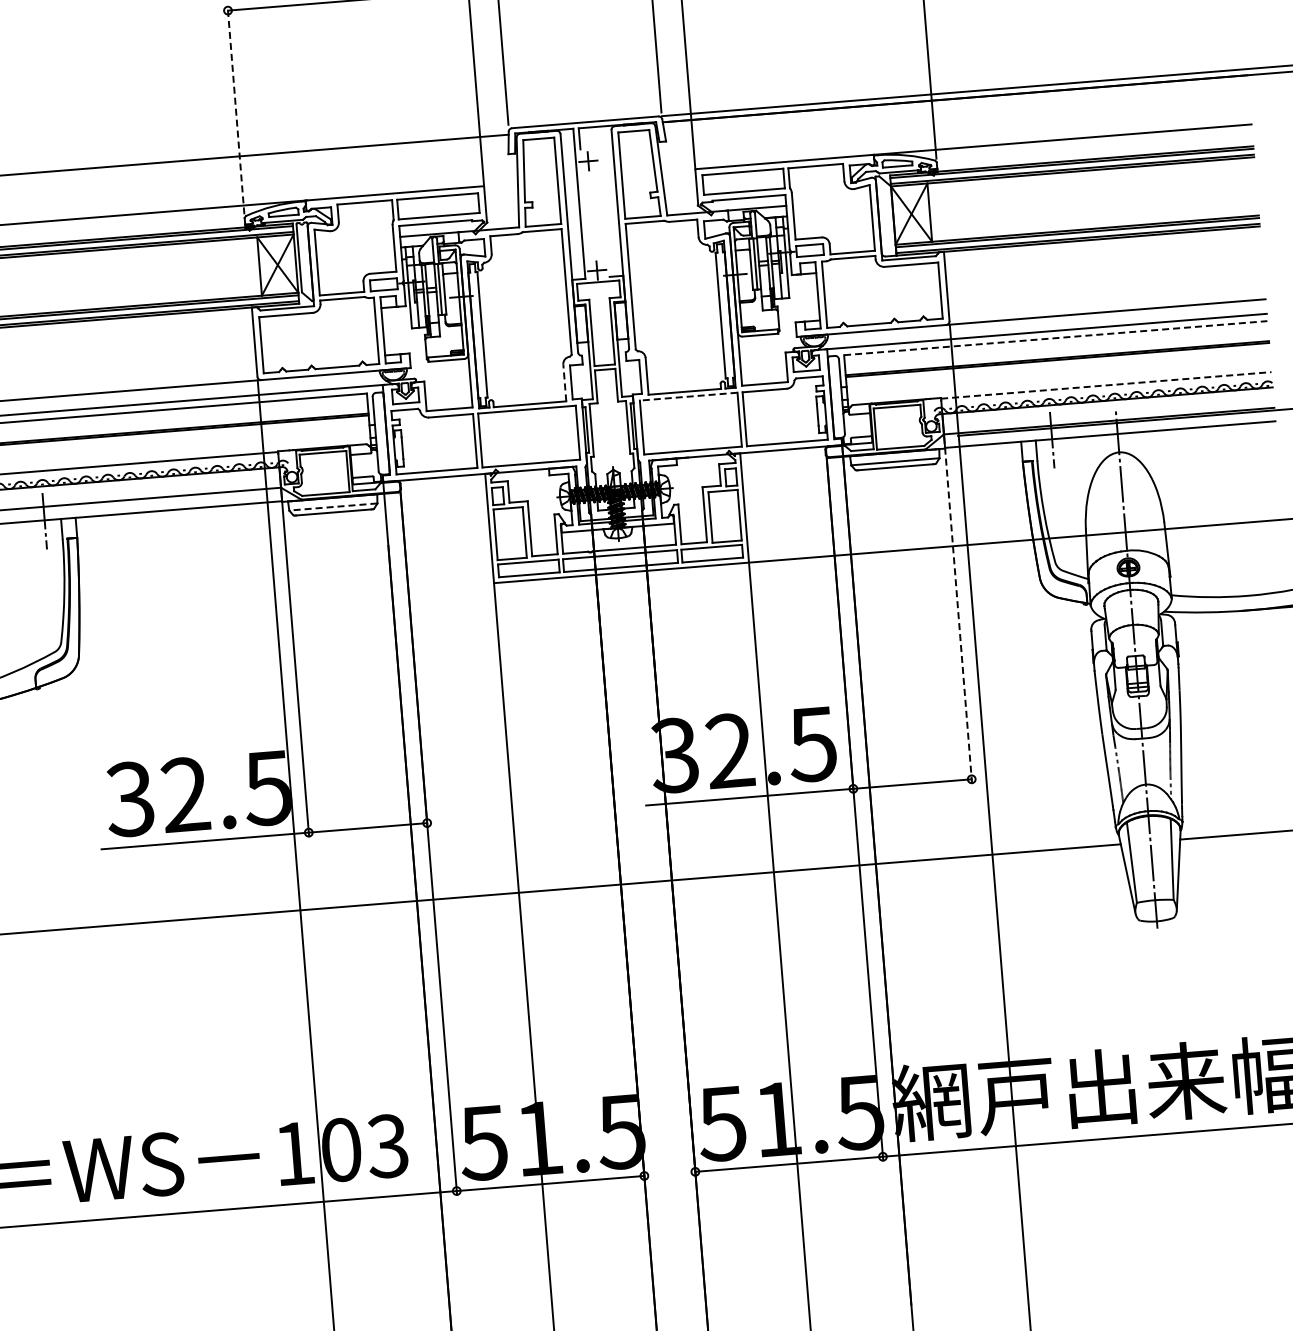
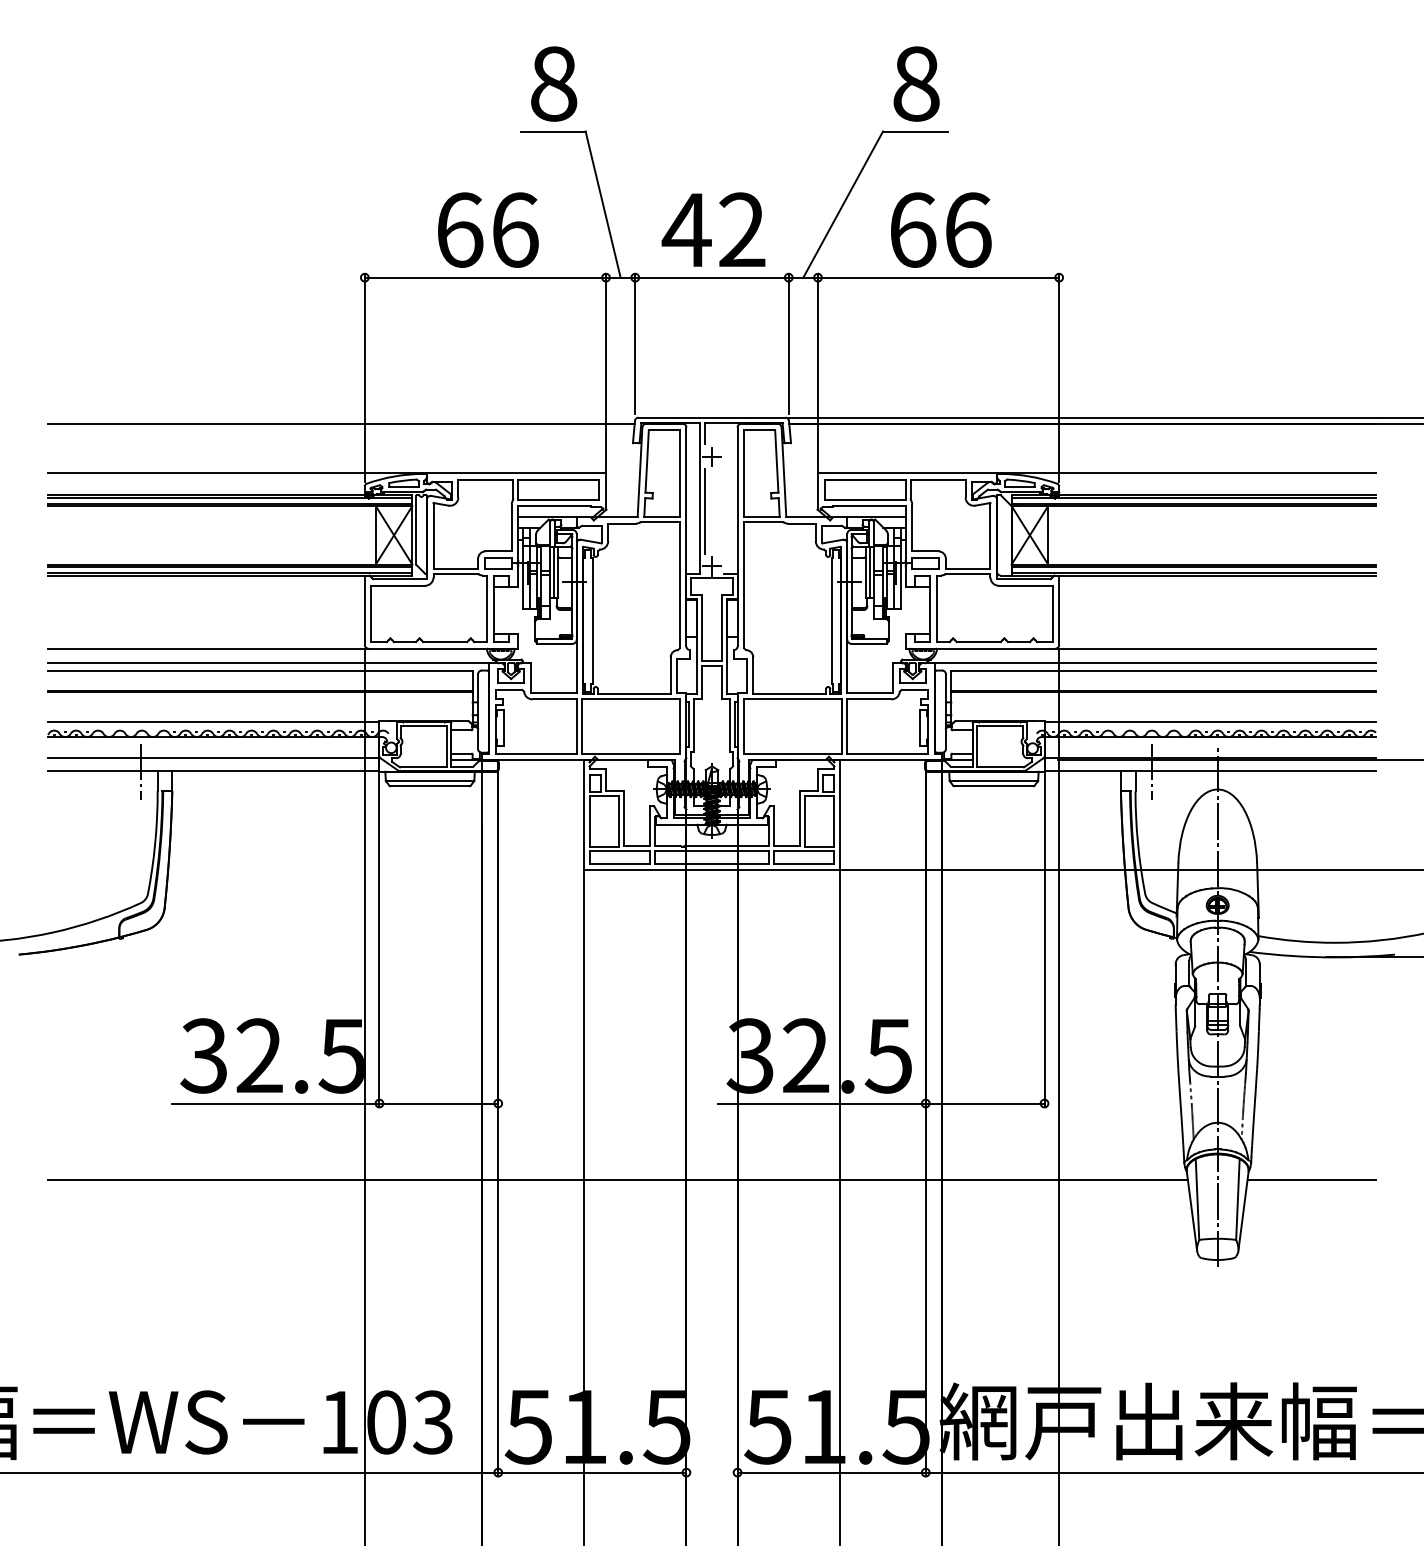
line: (235, 110) -> (364, 377), dashed -> solid
line: (586, 216) -> (705, 511), added
line: (1056, 338) -> (1164, 670), dashed -> solid
line: (564, 382) -> (670, 675), dashed -> solid
line: (1106, 385) -> (1210, 721), dashed -> solid
line: (689, 396) -> (793, 699), dashed -> solid
line: (332, 506) -> (429, 780), dashed -> solid
line: (958, 609) -> (1044, 933), dashed -> solid

